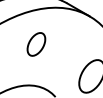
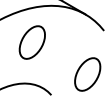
part: (35, 44) -> (31, 42), size x1.43

